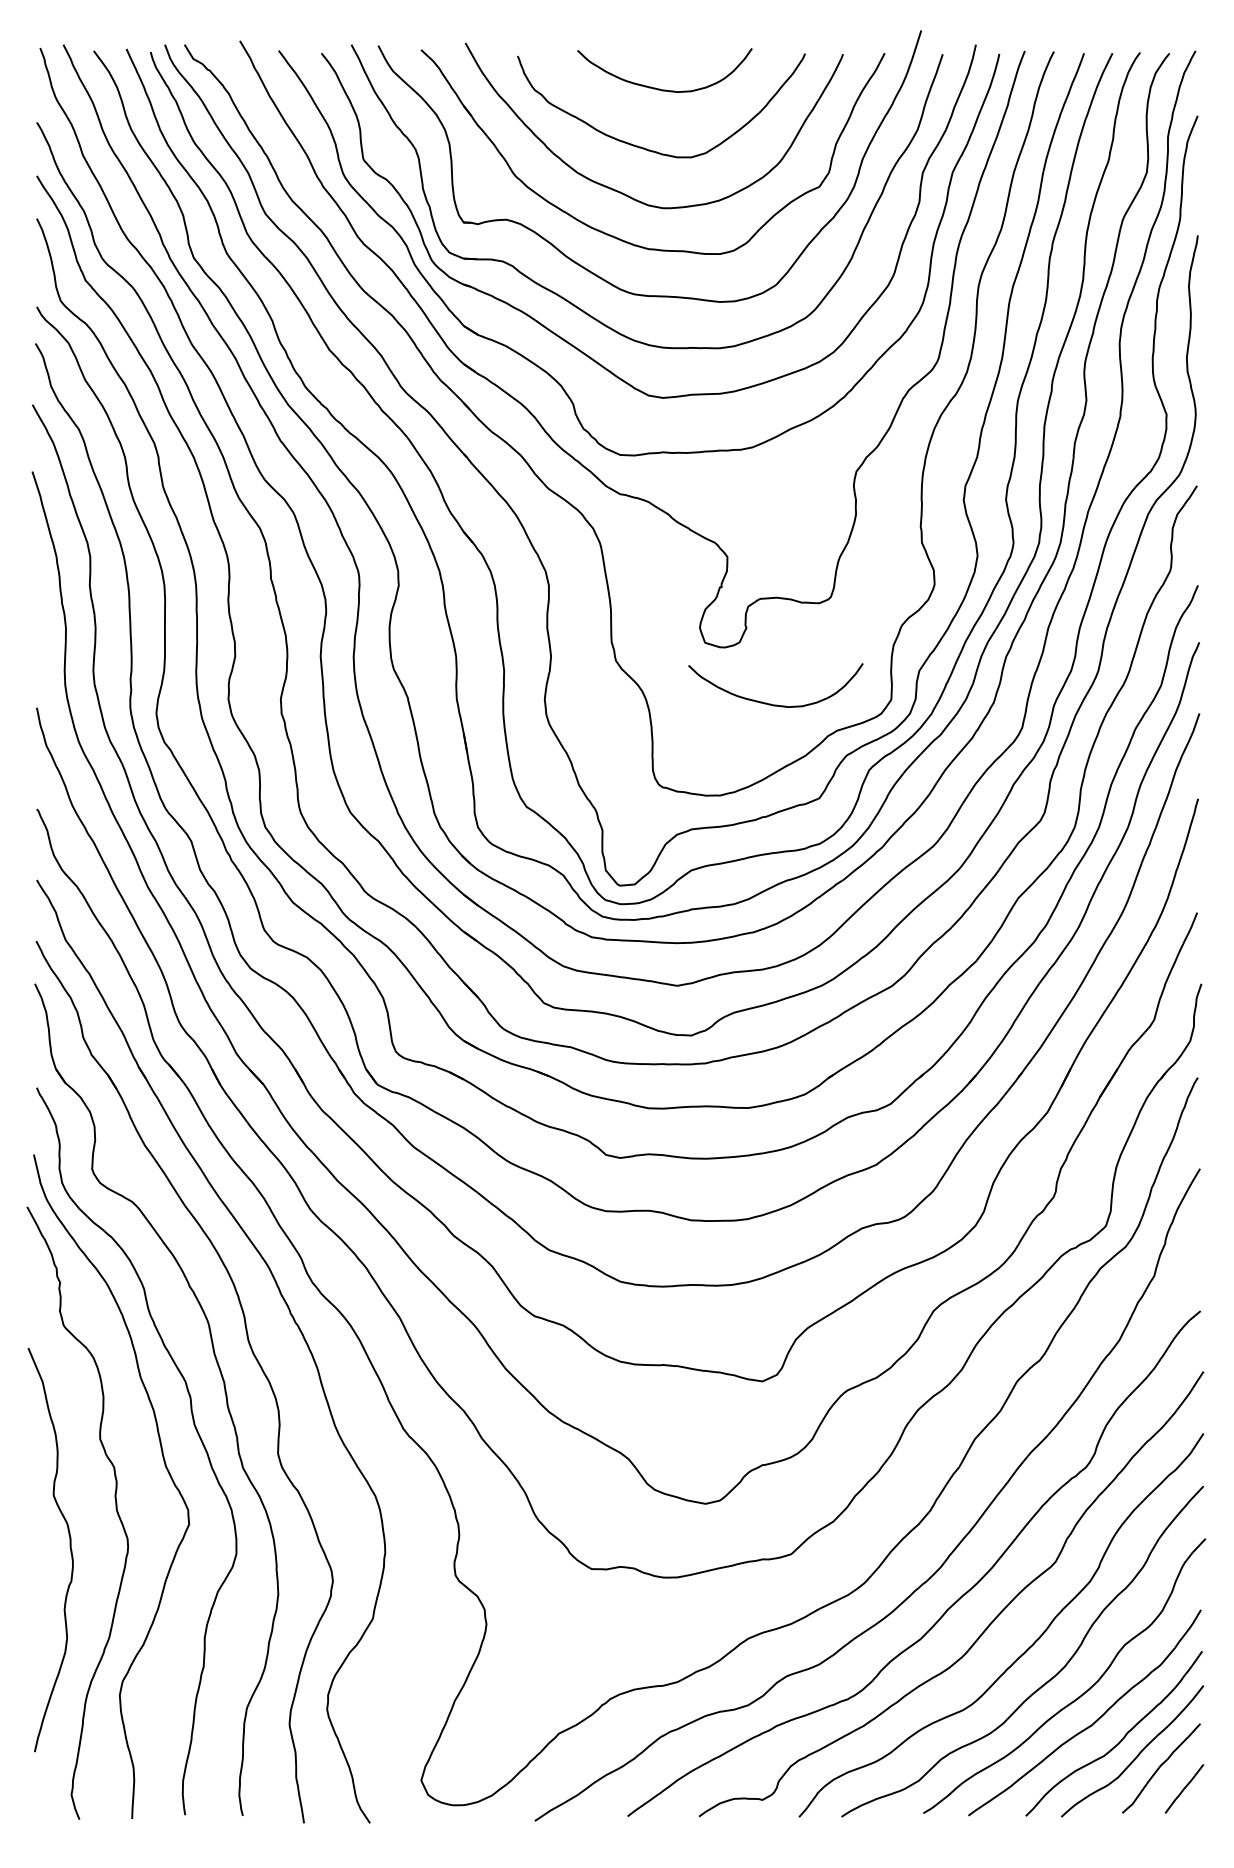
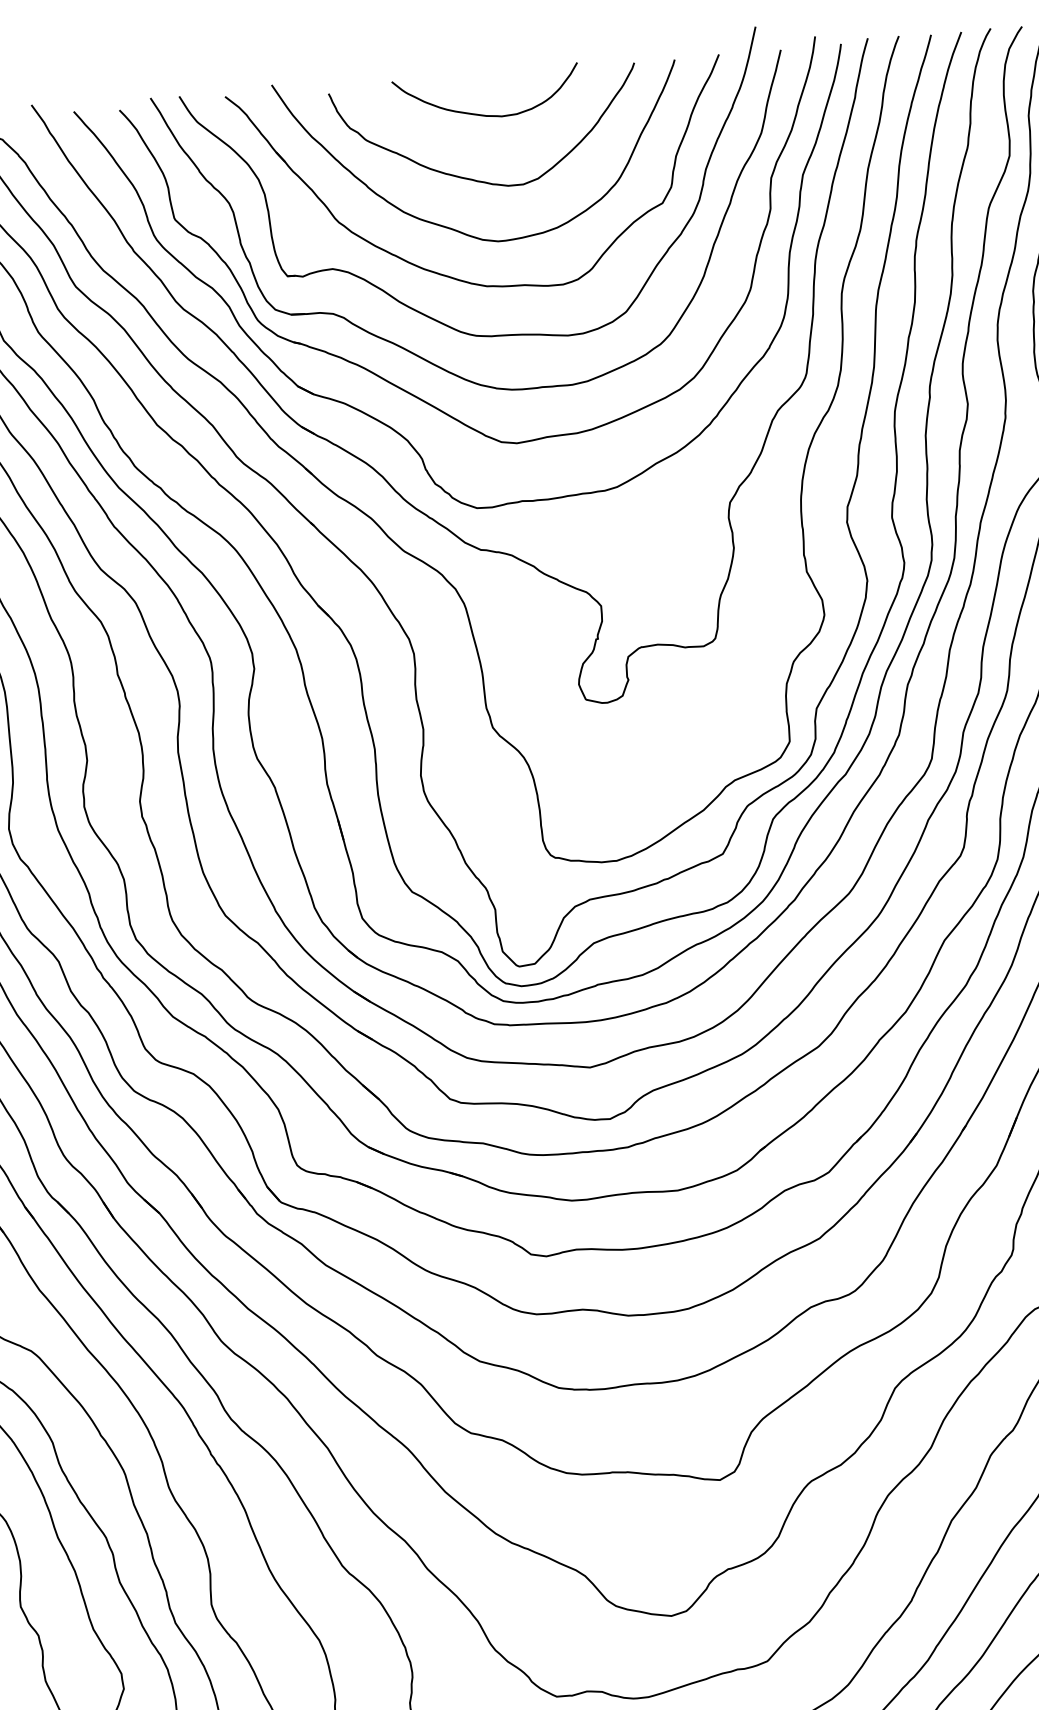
curve: (770, 703) -> (661, 757), removed

